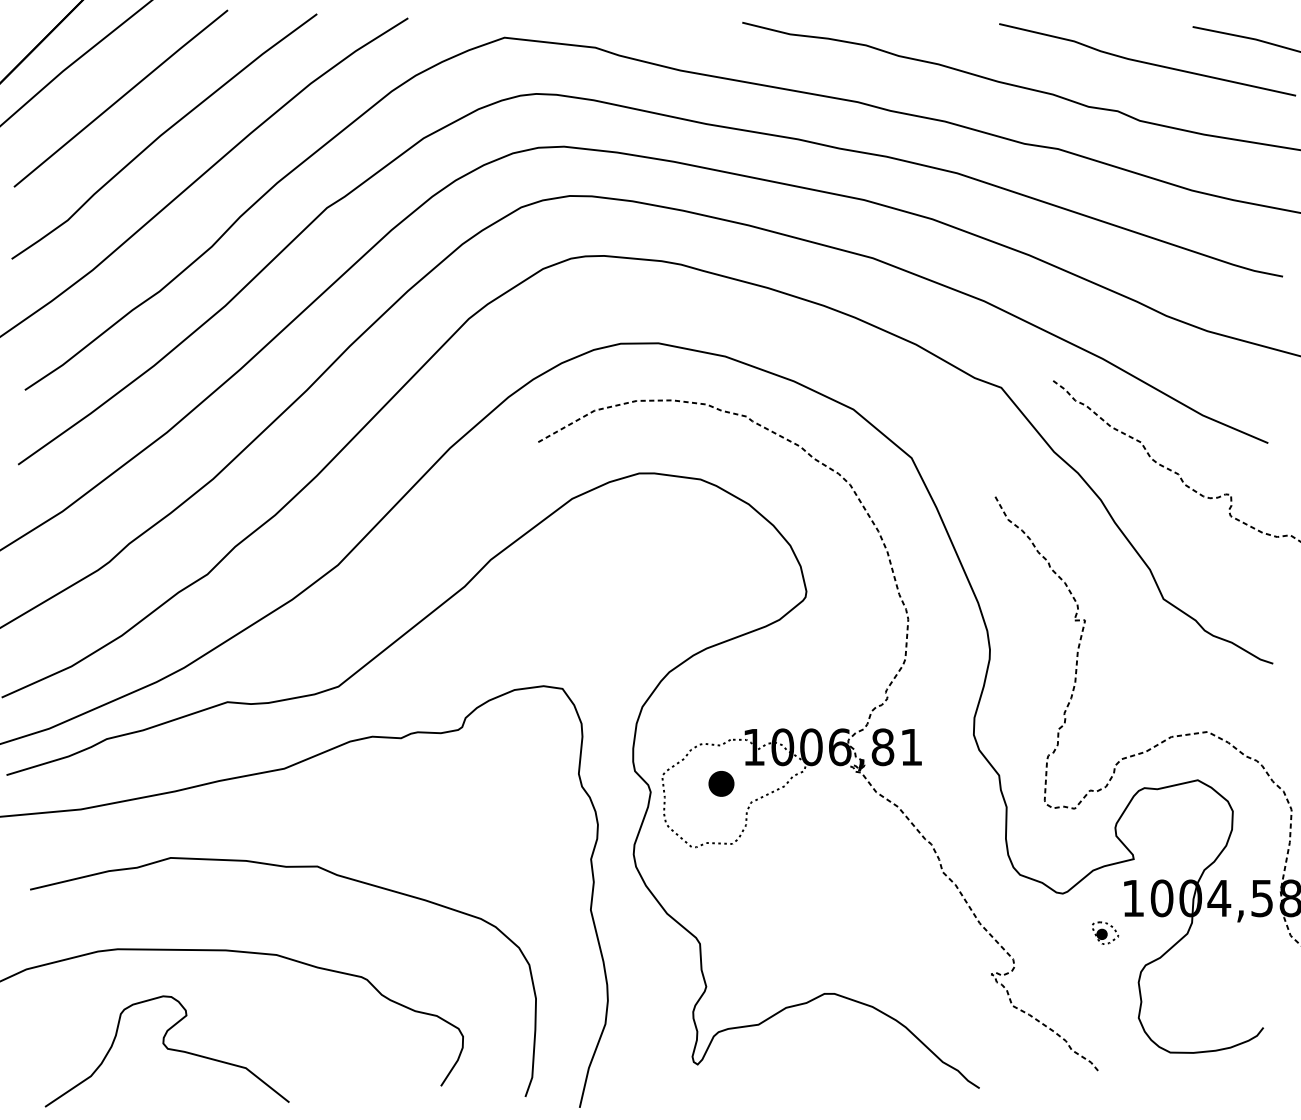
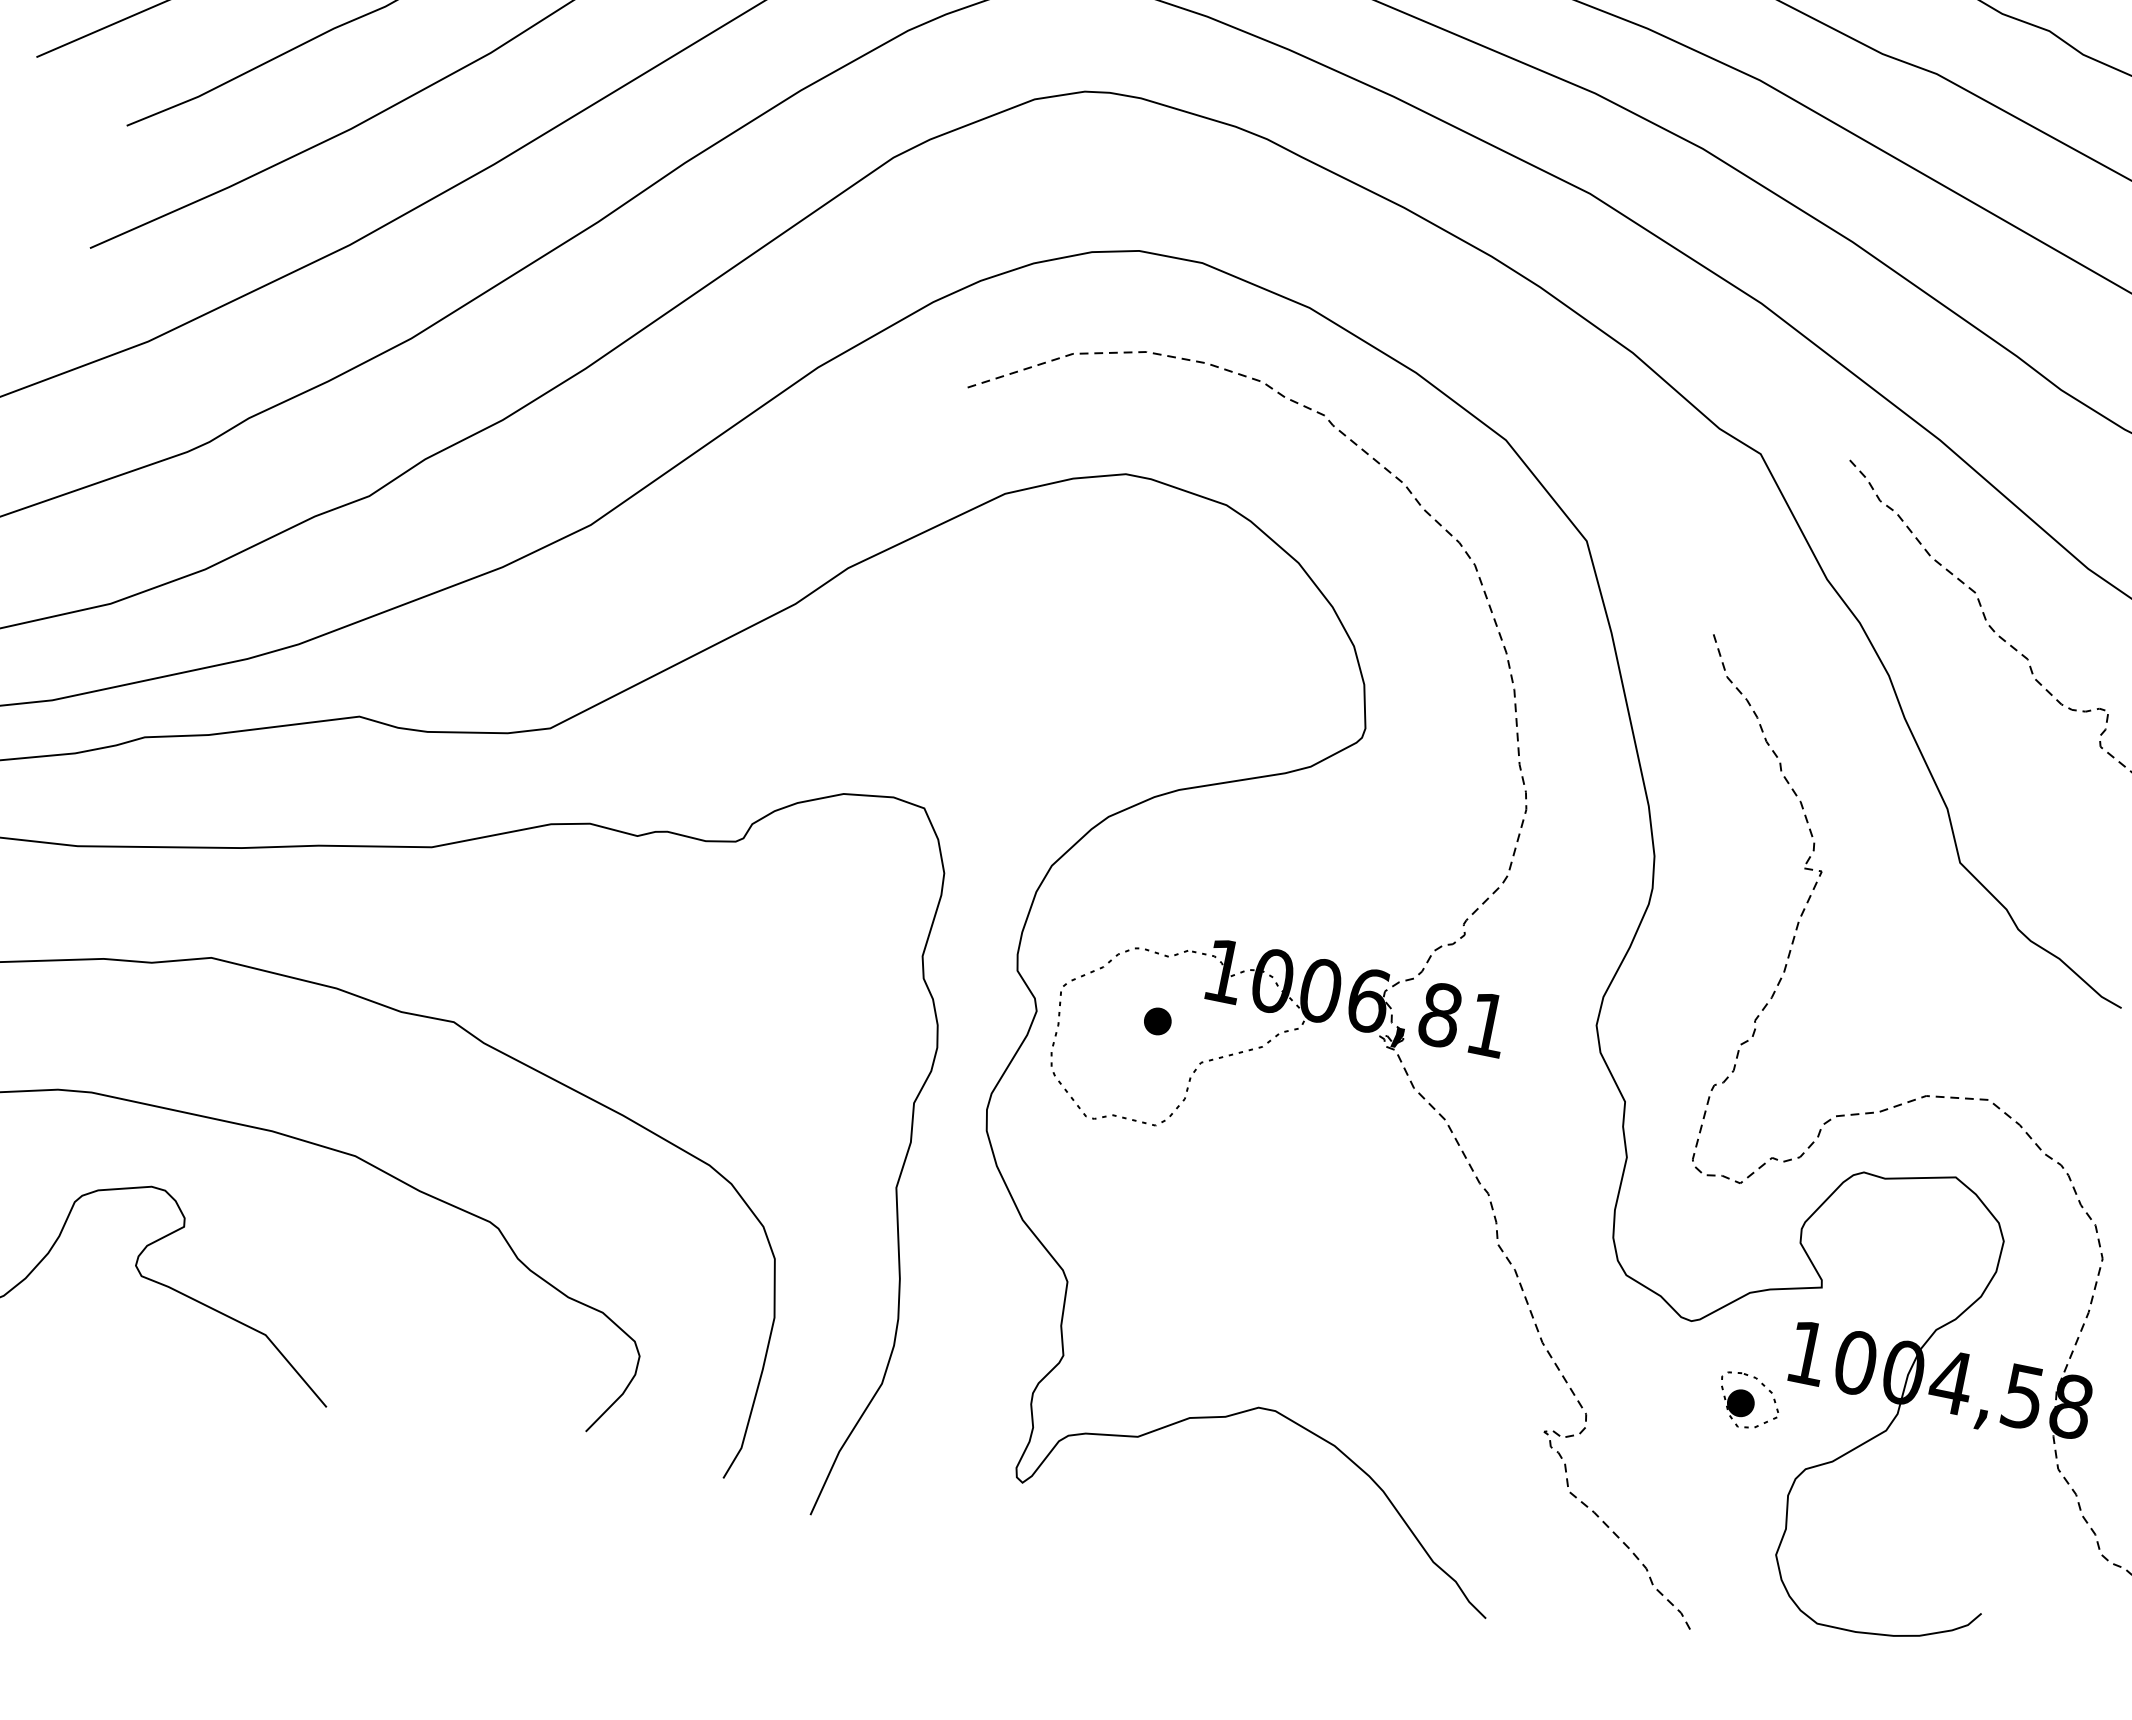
part: (721, 783) -> (1157, 1020), size x0.62
part: (1104, 932) -> (1747, 1400), size x1.43

